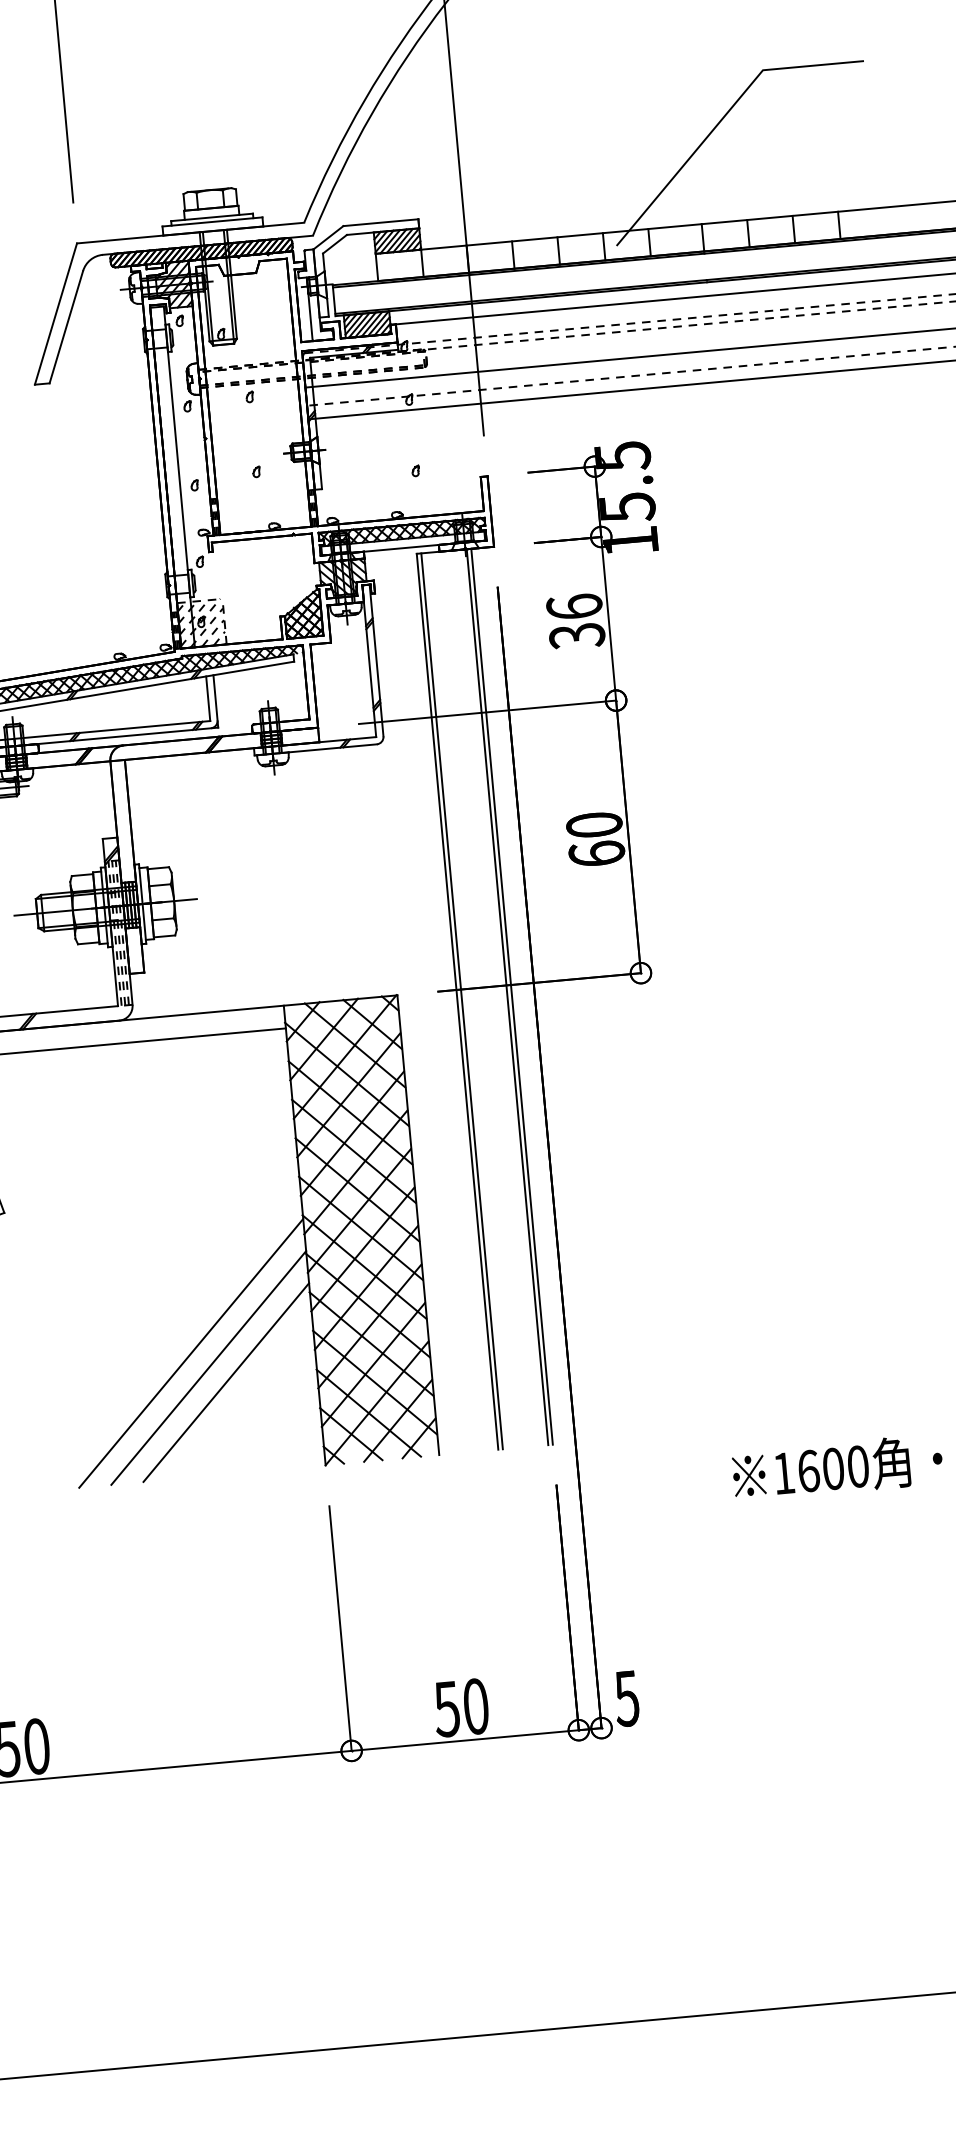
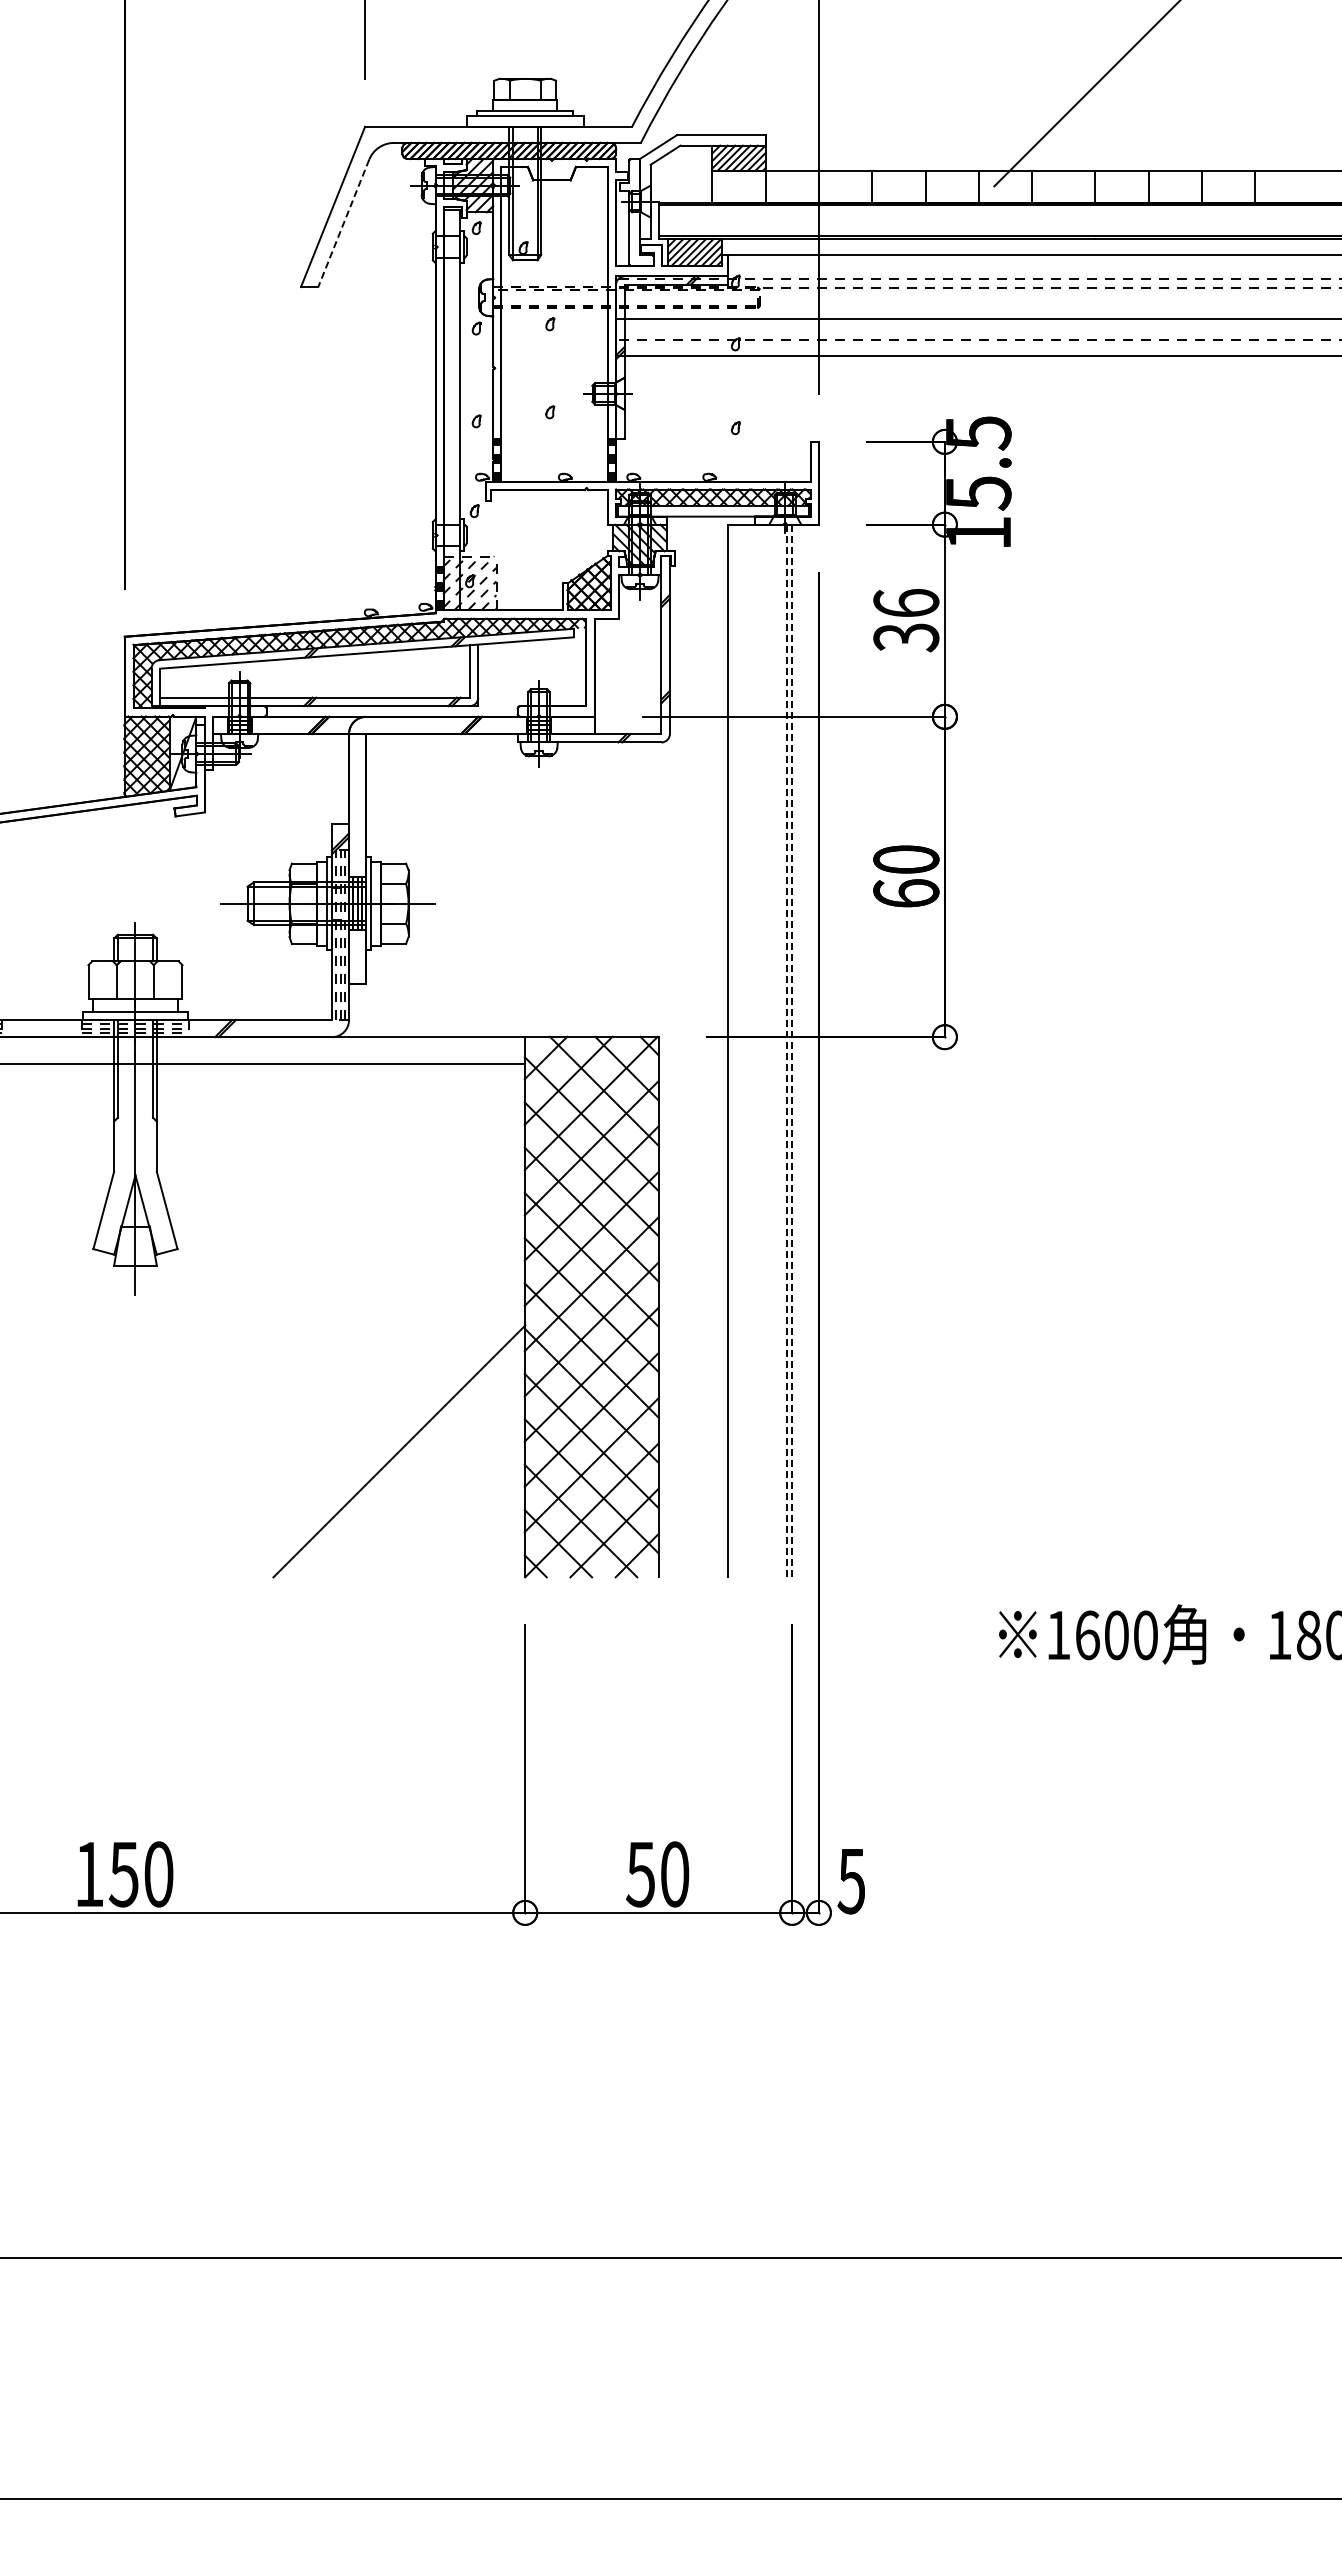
line: (66, 327) -> (343, 223), solid -> dashed
line: (507, 997) -> (786, 1051), solid -> dashed
line: (512, 997) -> (792, 1051), solid -> dashed
line: (462, 1000) -> (733, 1050), removed
line: (191, 1353) -> (380, 1432), removed
line: (226, 1382) -> (418, 1470), removed

